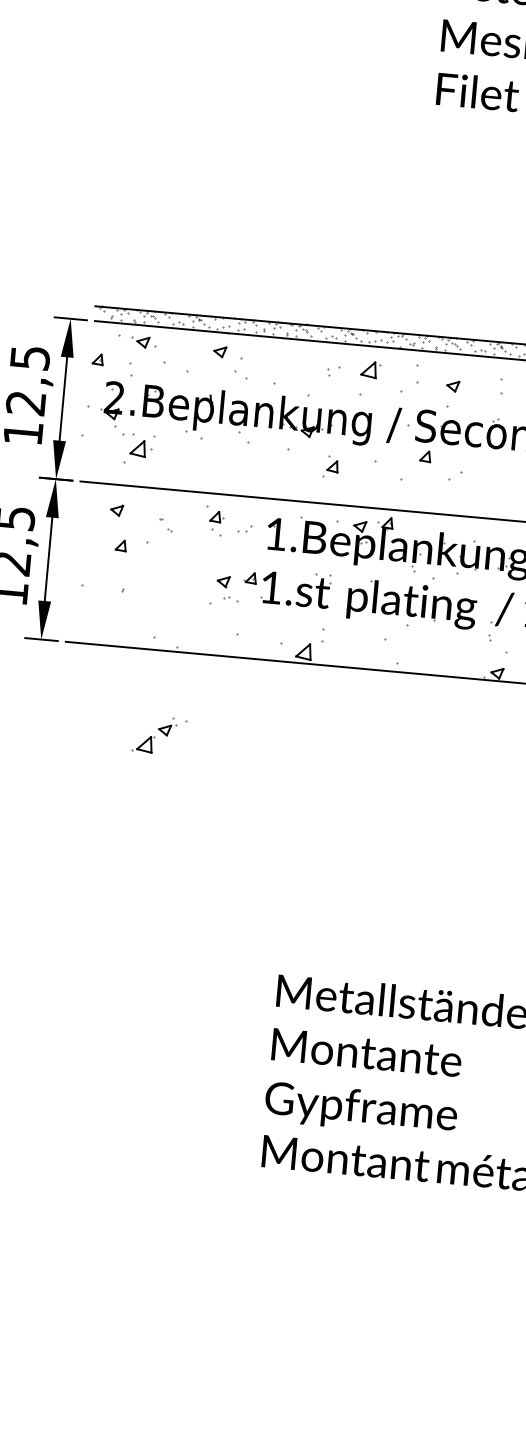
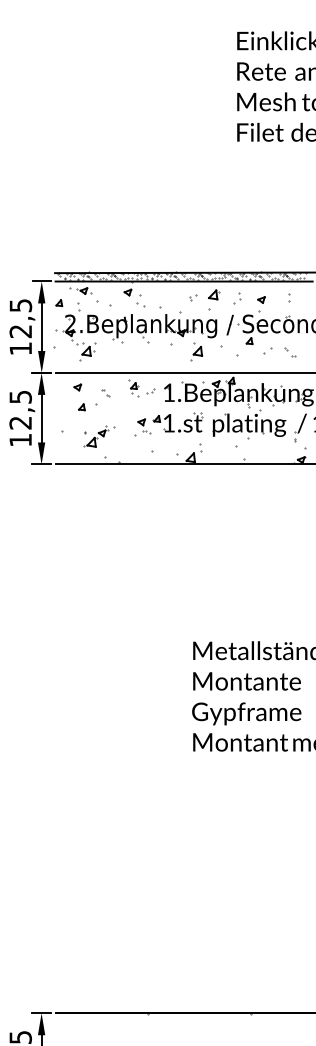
part: (411, 379) -> (237, 298), size x0.62
part: (330, 466) -> (196, 351), size x1.43
part: (495, 482) -> (290, 352), added
part: (159, 735) -> (99, 436), moved

